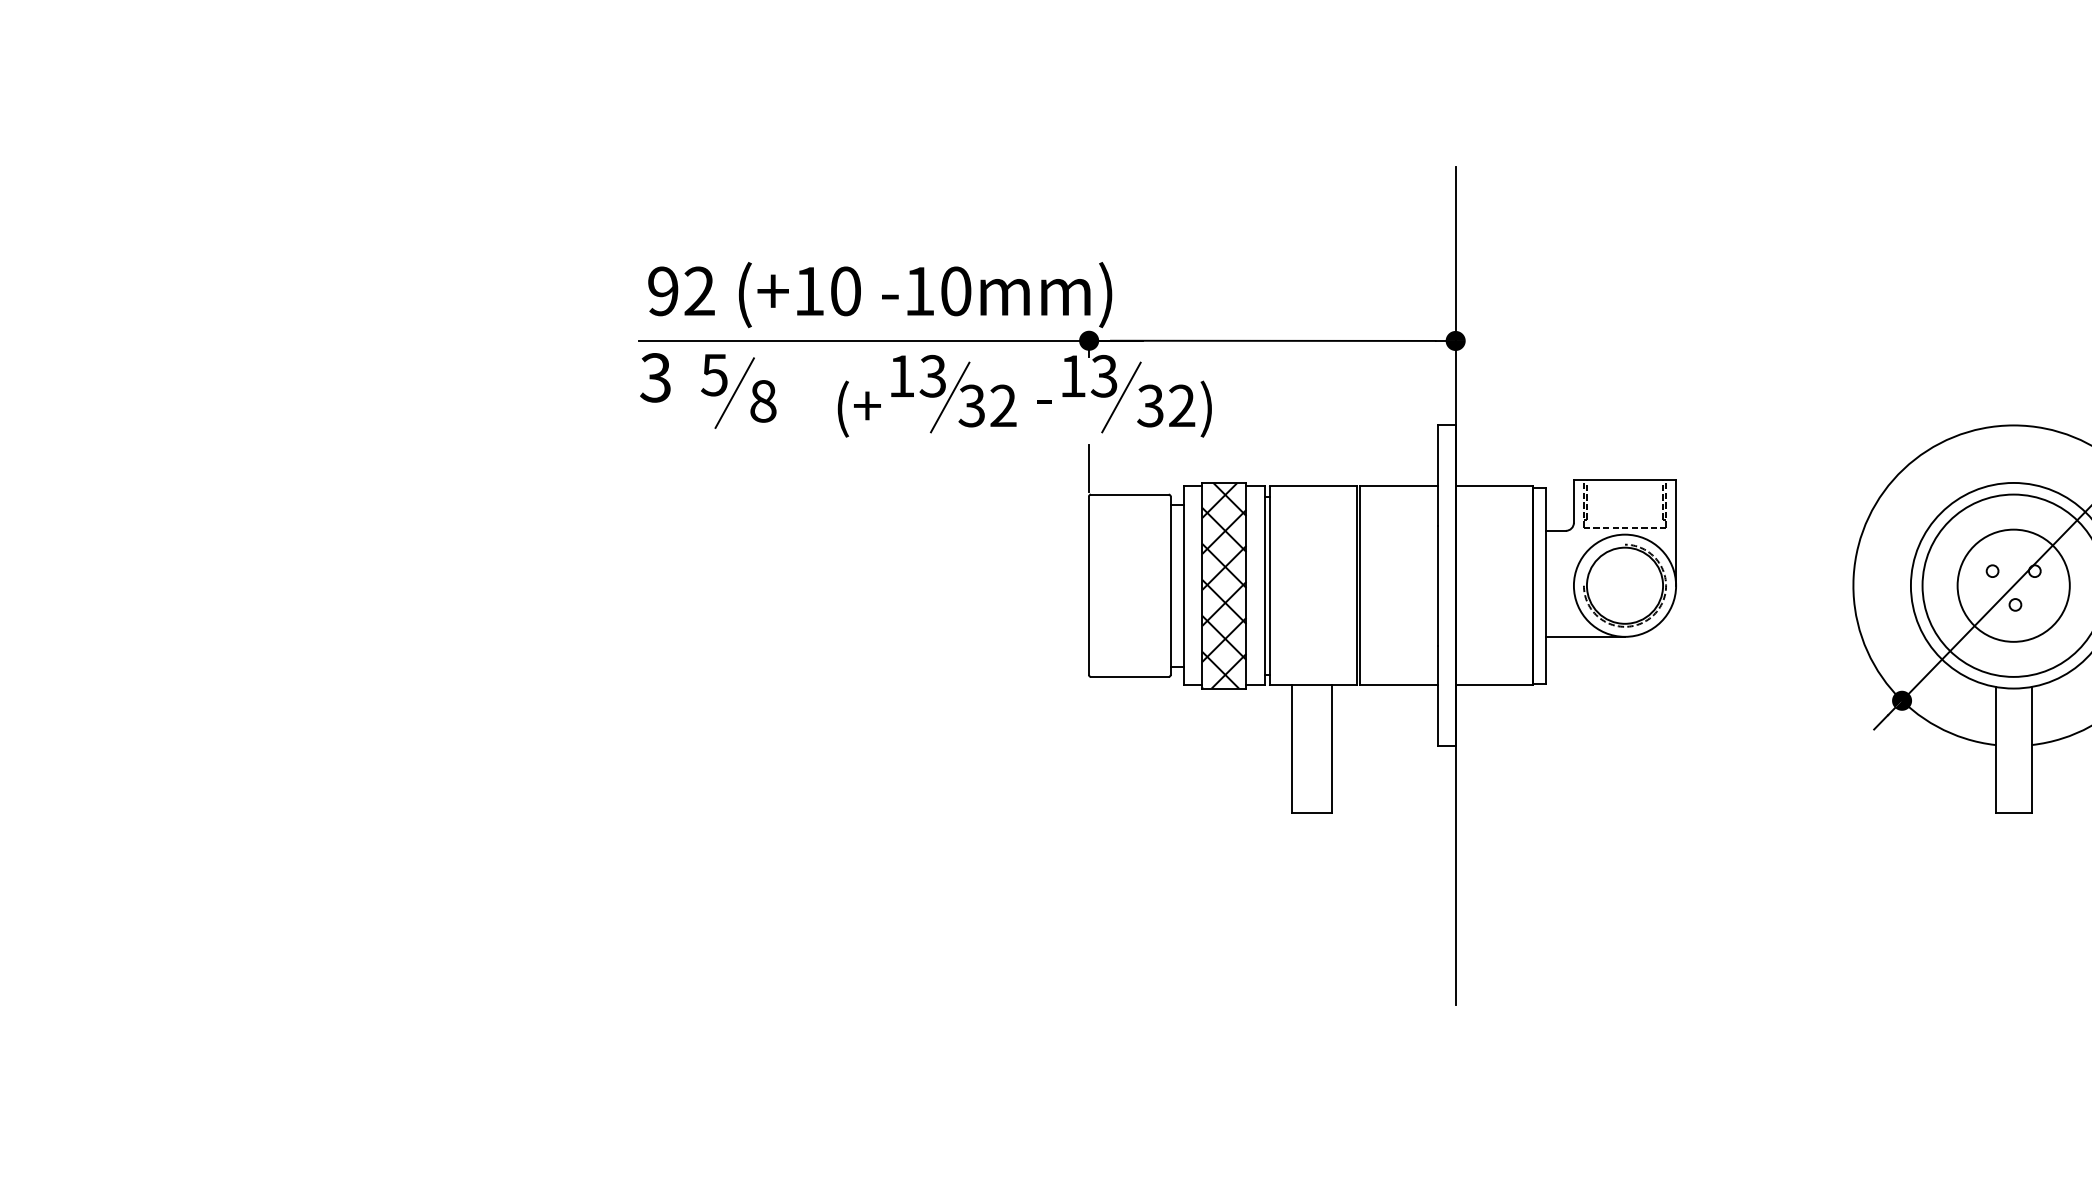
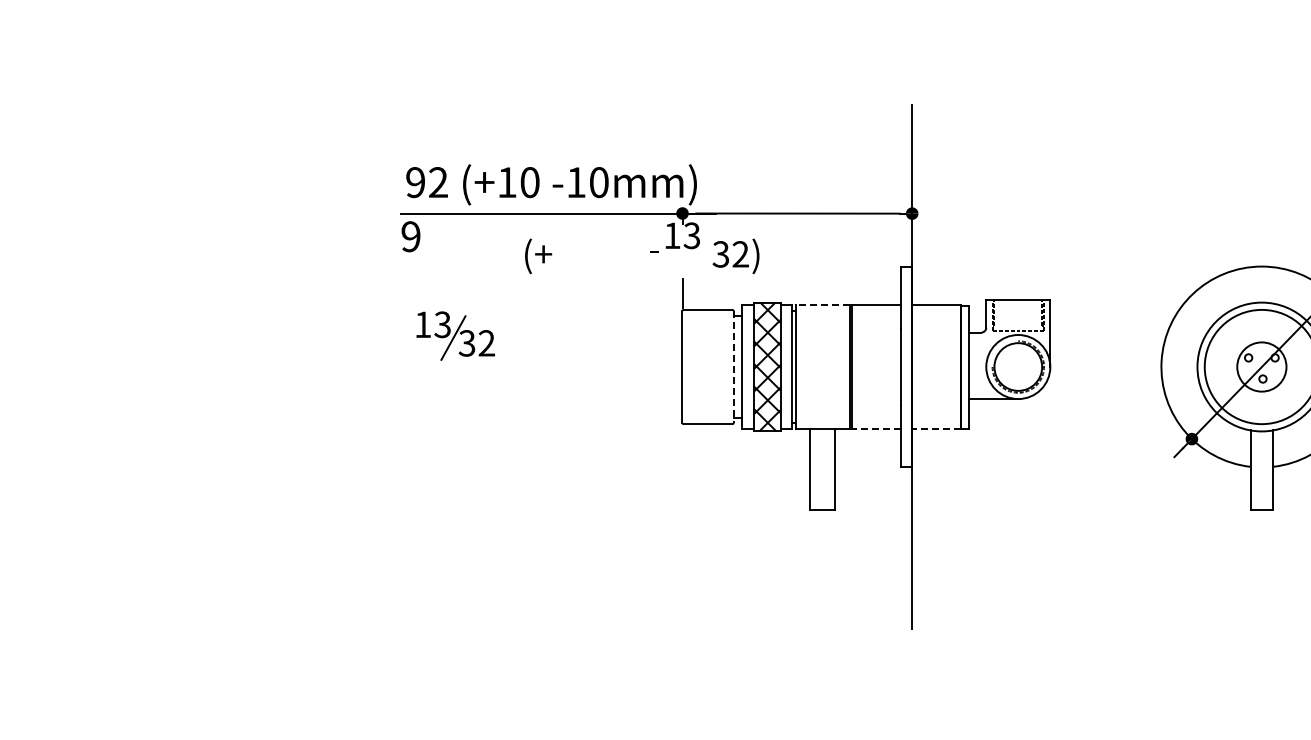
text: (655, 377) -> (410, 236), 3 -> 9
part: (737, 391) -> (462, 245), removed
part: (953, 393) -> (455, 335), moved
line: (1121, 396) -> (702, 248), removed
line: (1312, 485) -> (822, 304), solid -> dashed
circle: (2013, 584) -> (1261, 366), size x0.7
line: (1170, 586) -> (733, 367), solid -> dashed
line: (1397, 685) -> (875, 429), solid -> dashed
line: (1494, 685) -> (936, 429), solid -> dashed

